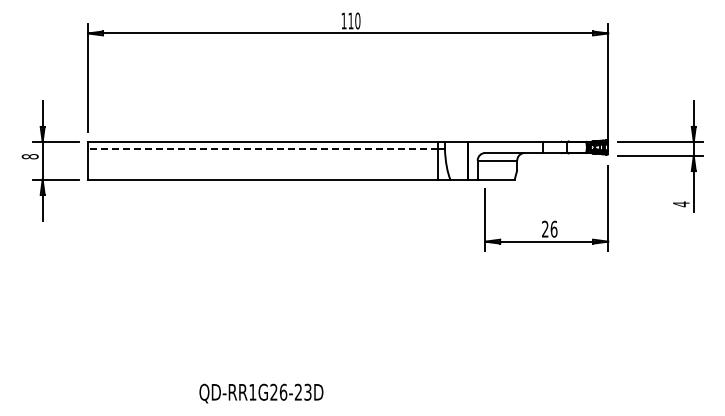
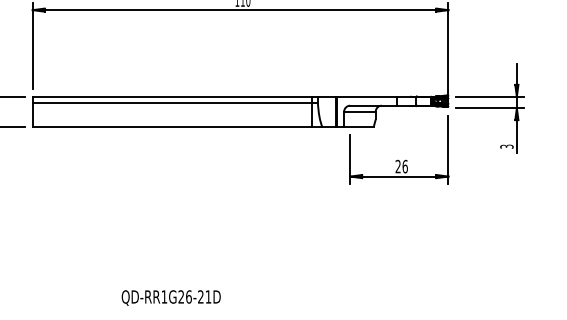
line: (263, 148) -> (172, 102), dashed -> solid
text: (680, 204) -> (506, 146), 4 -> 3
text: (307, 391) -> (208, 296), QD-RR1G26-23D -> QD-RR1G26-21D

